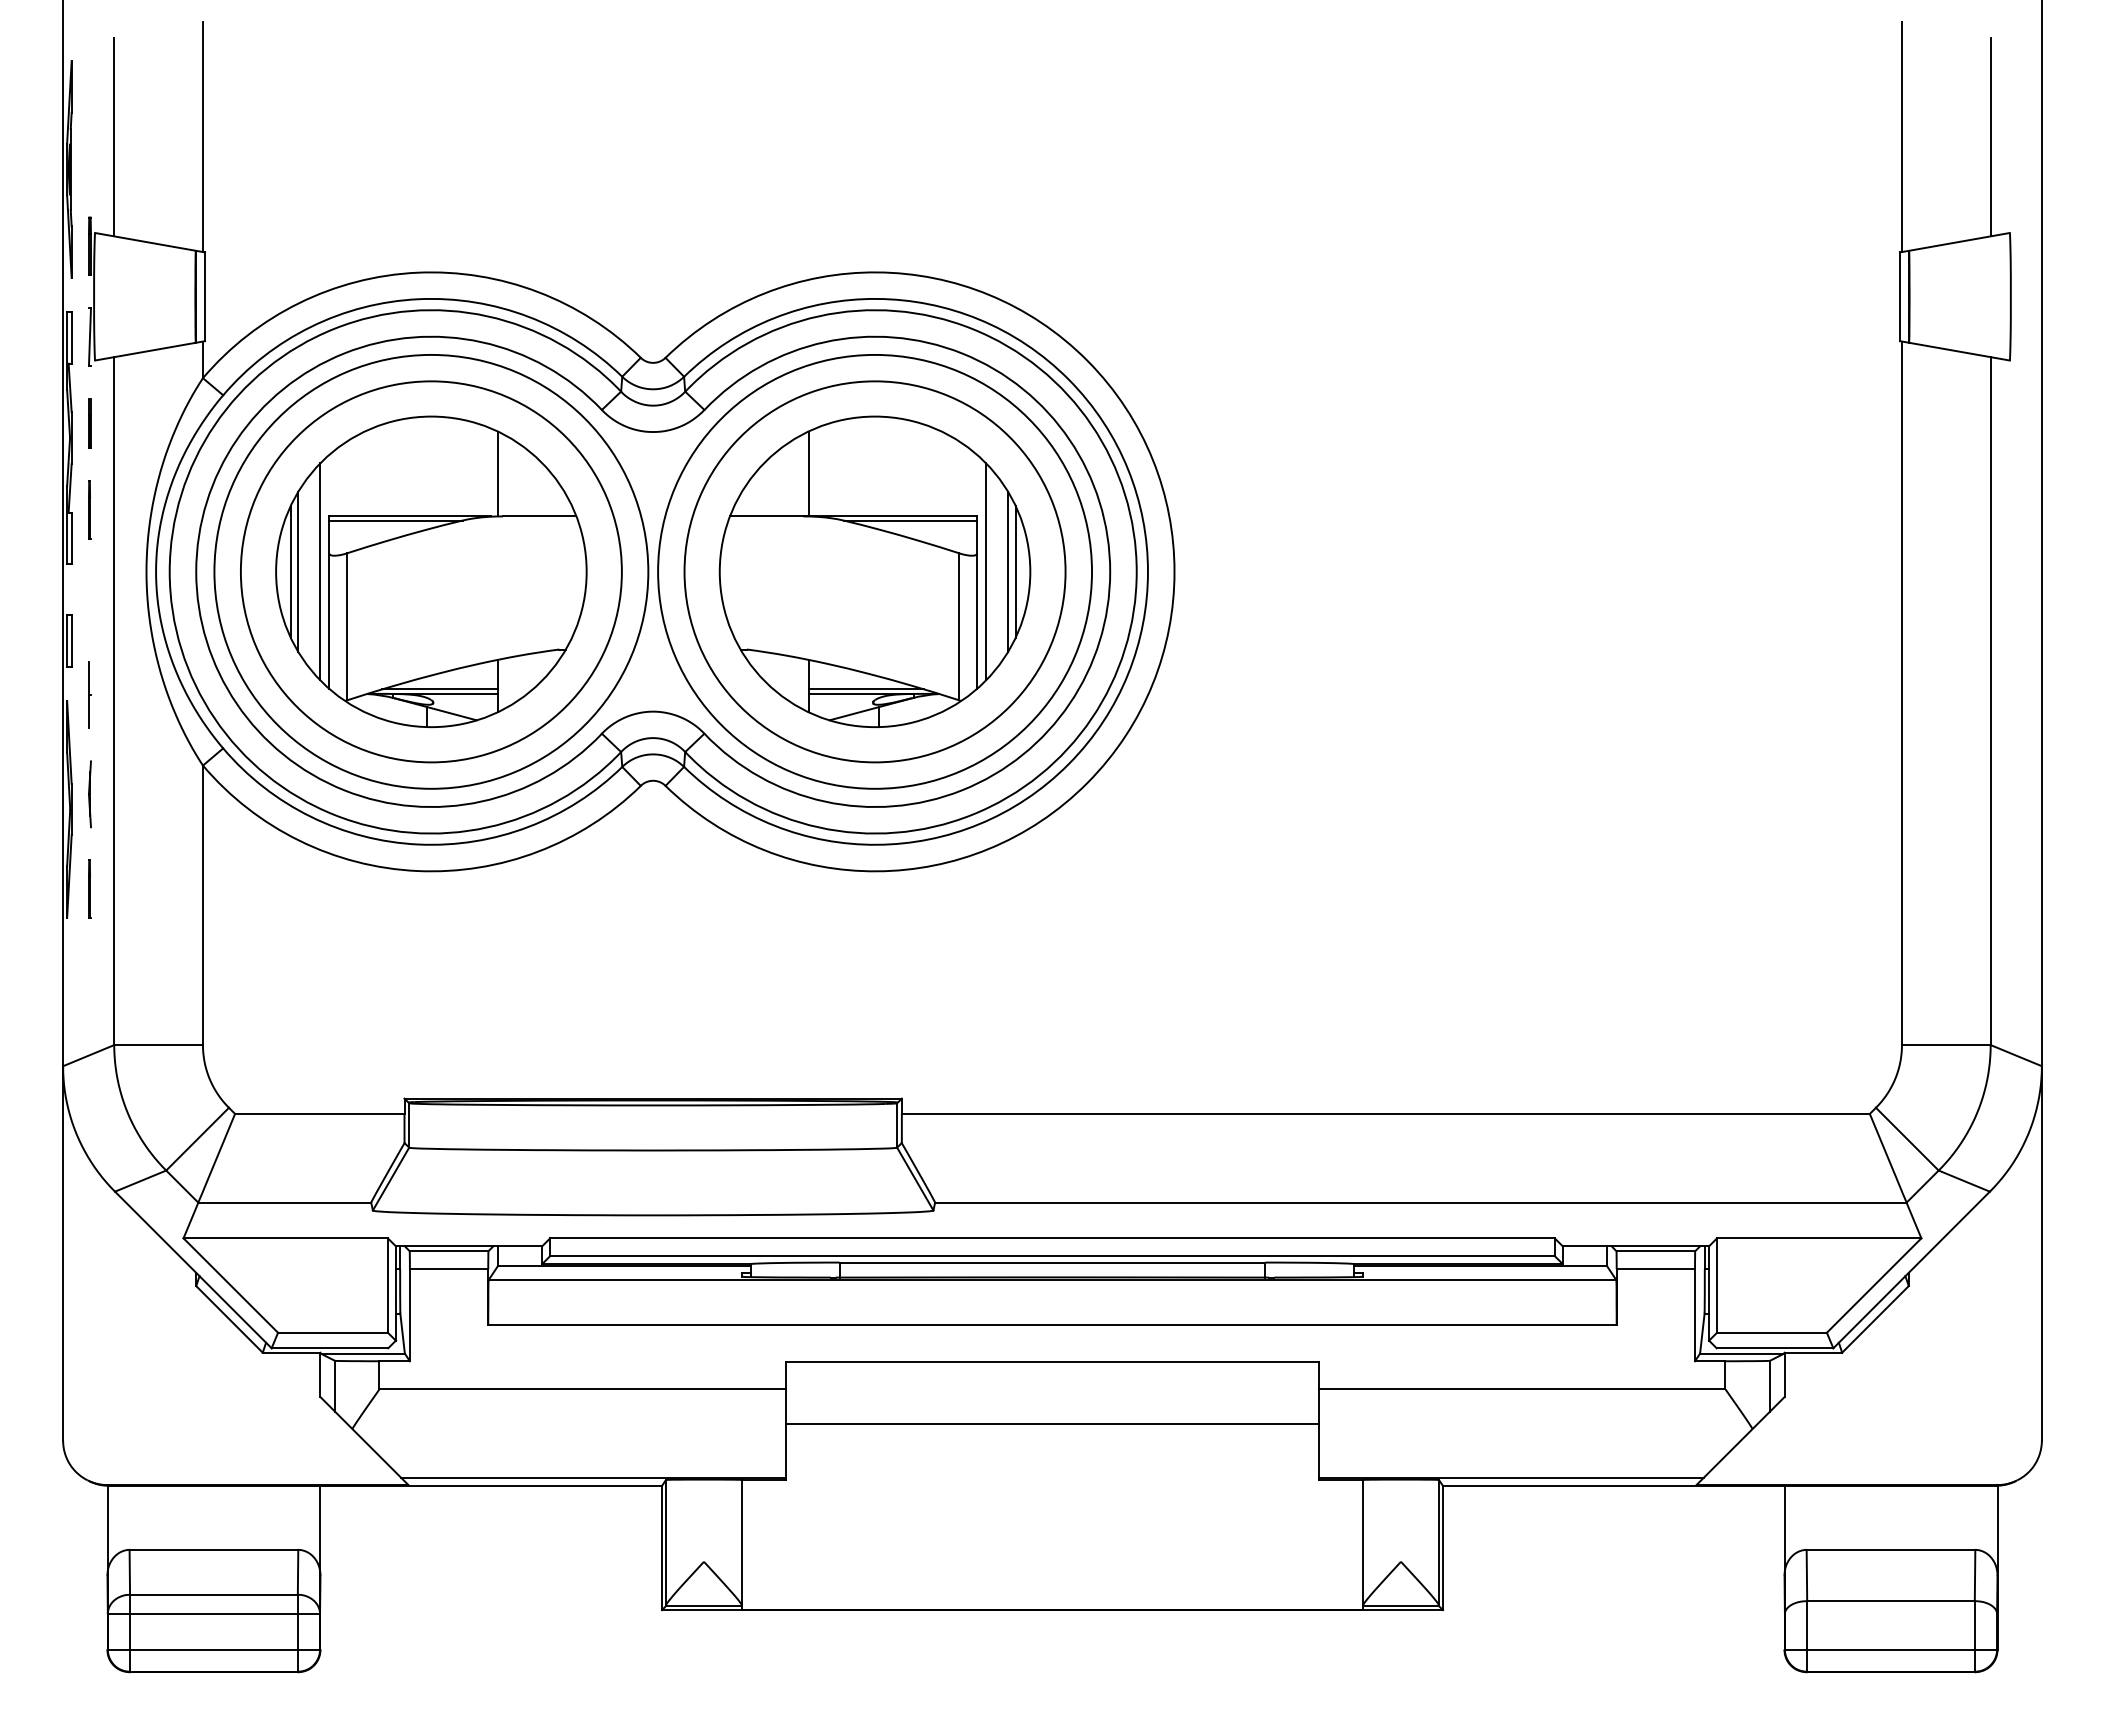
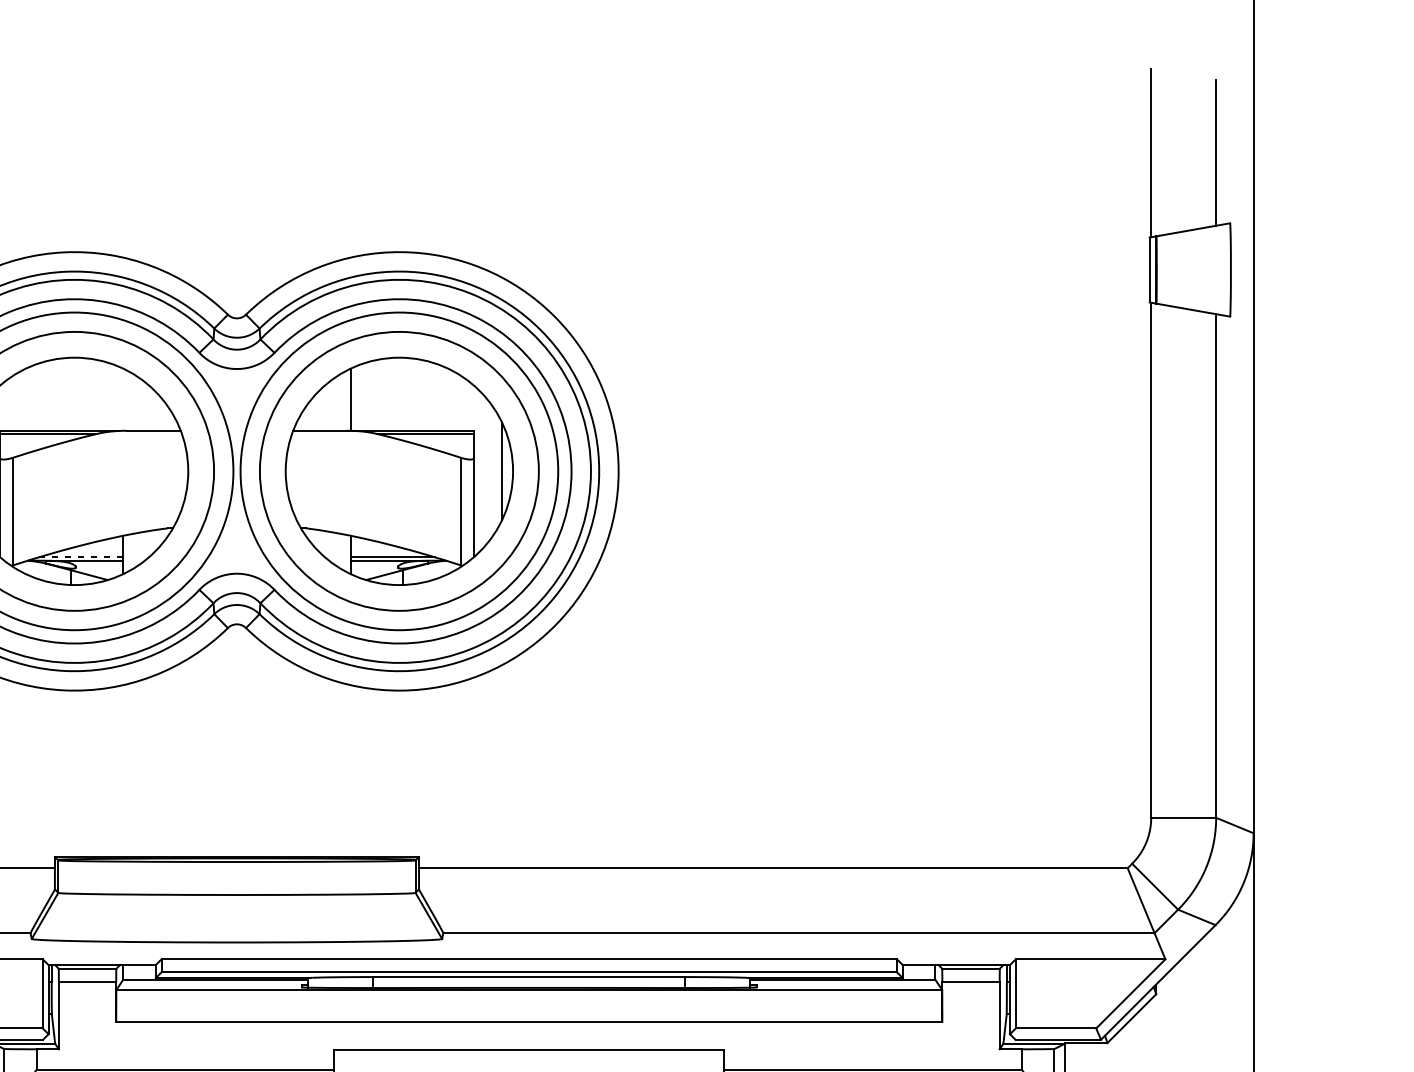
line: (497, 473) -> (122, 399), removed
line: (985, 571) -> (480, 471), removed
line: (1008, 571) -> (497, 471), removed
line: (440, 689) -> (81, 557), solid -> dashed

